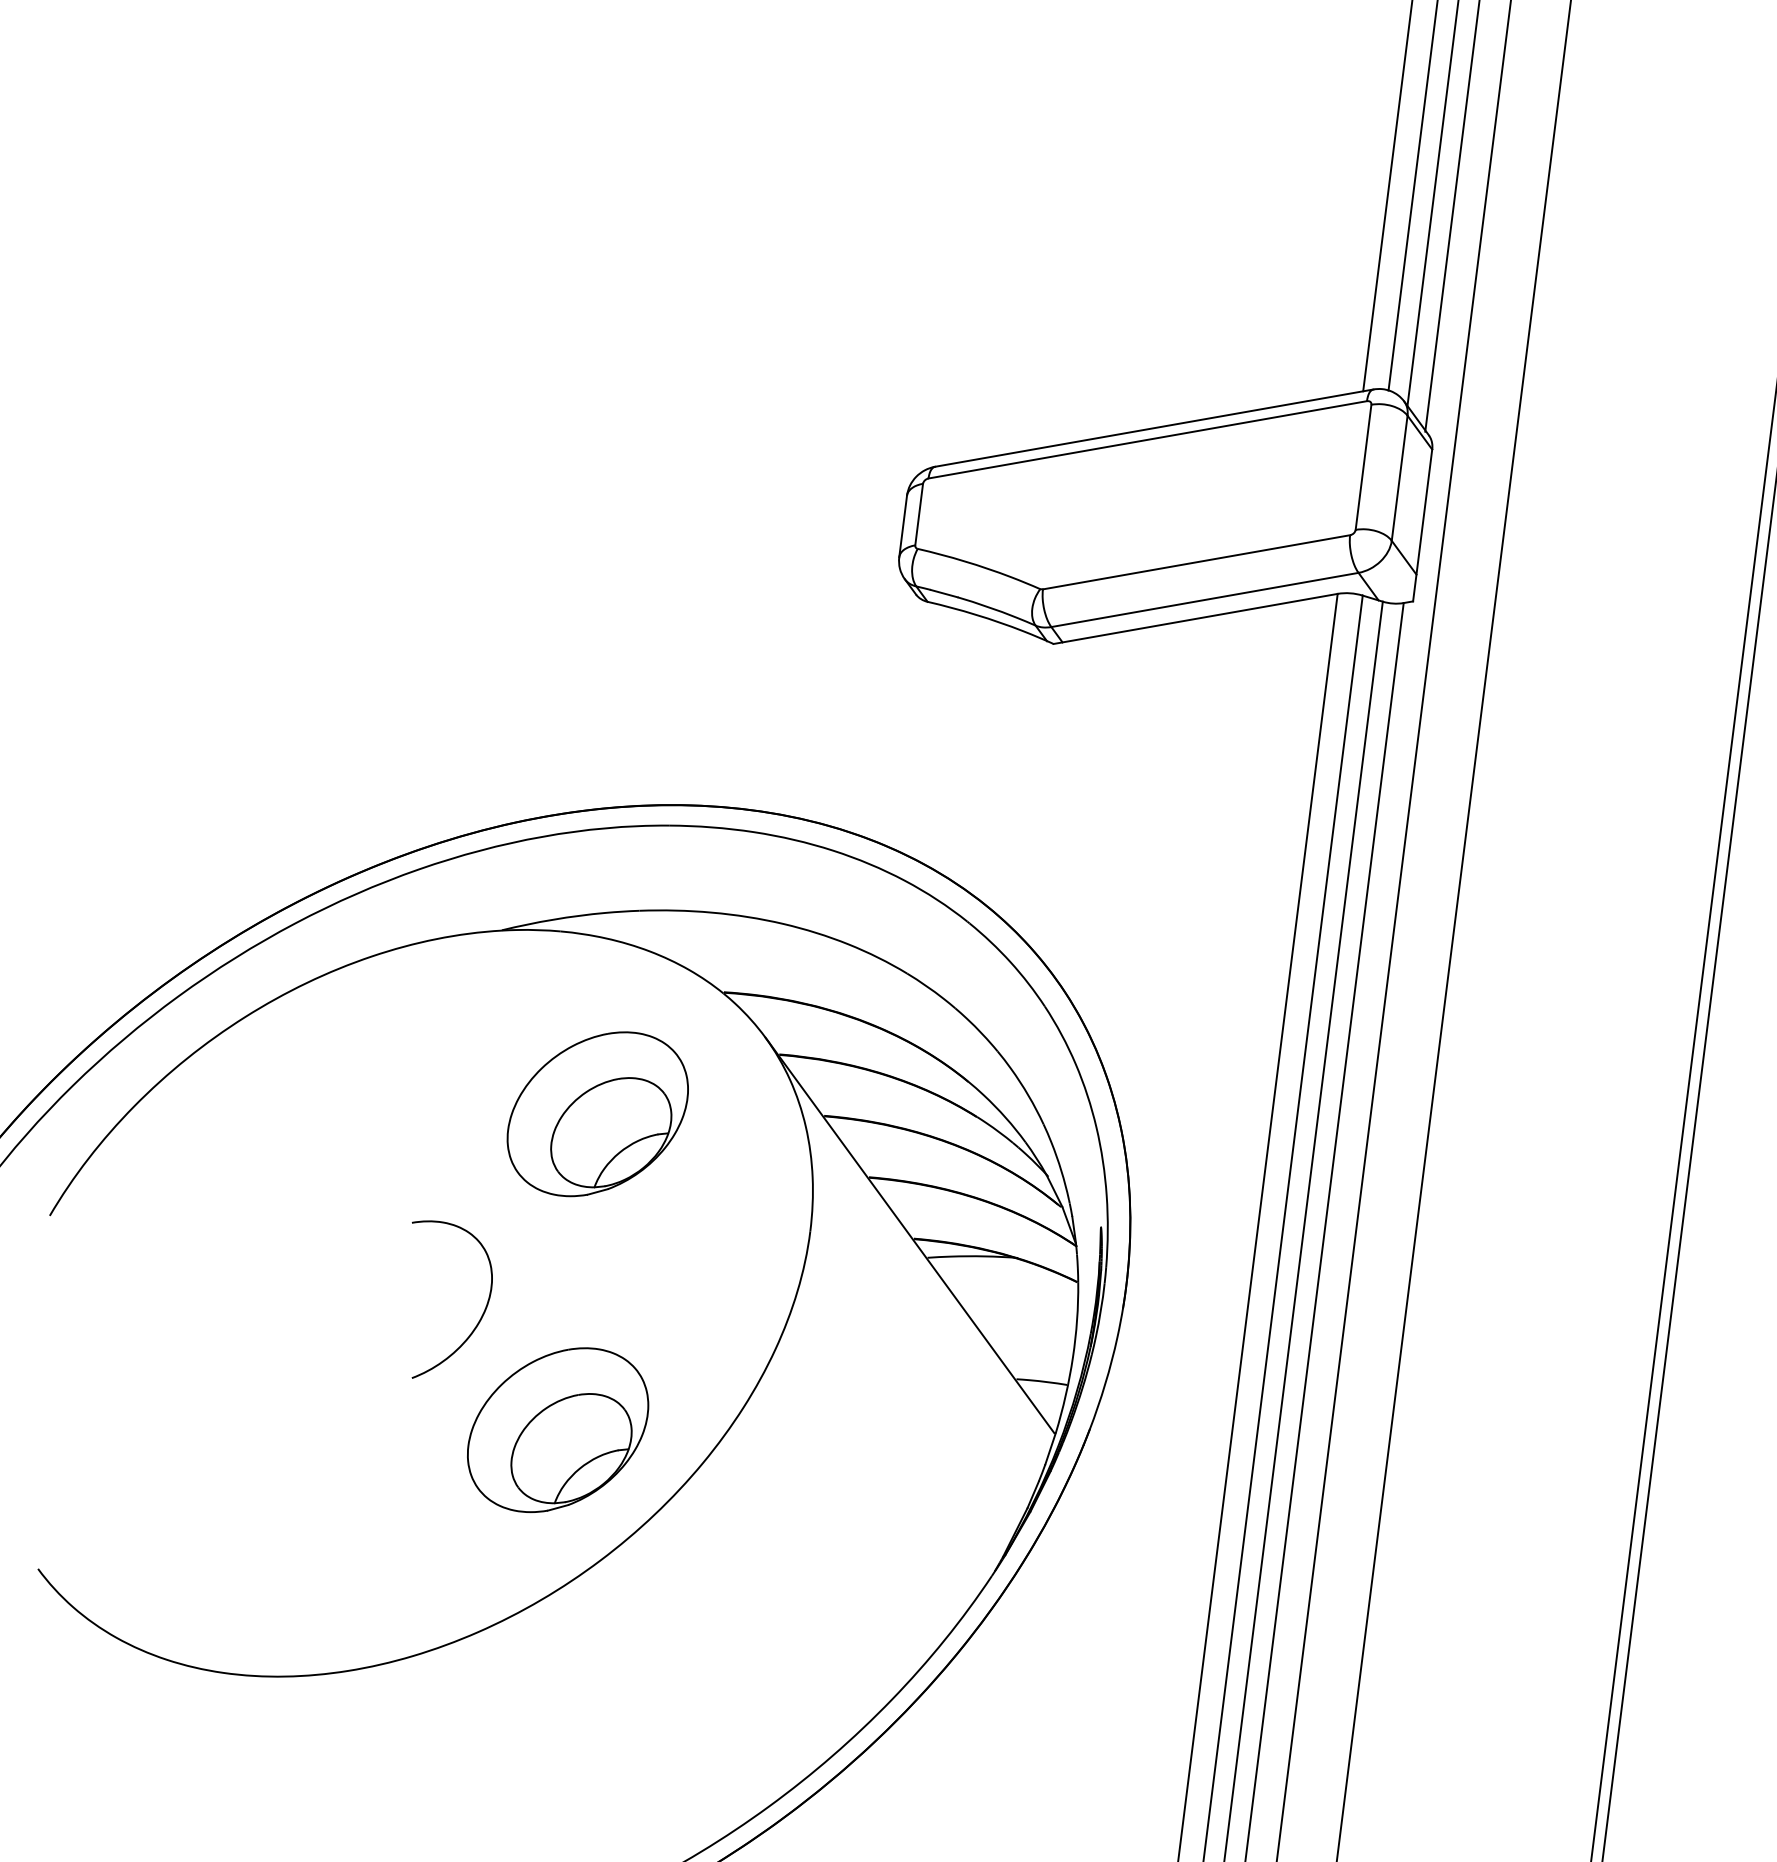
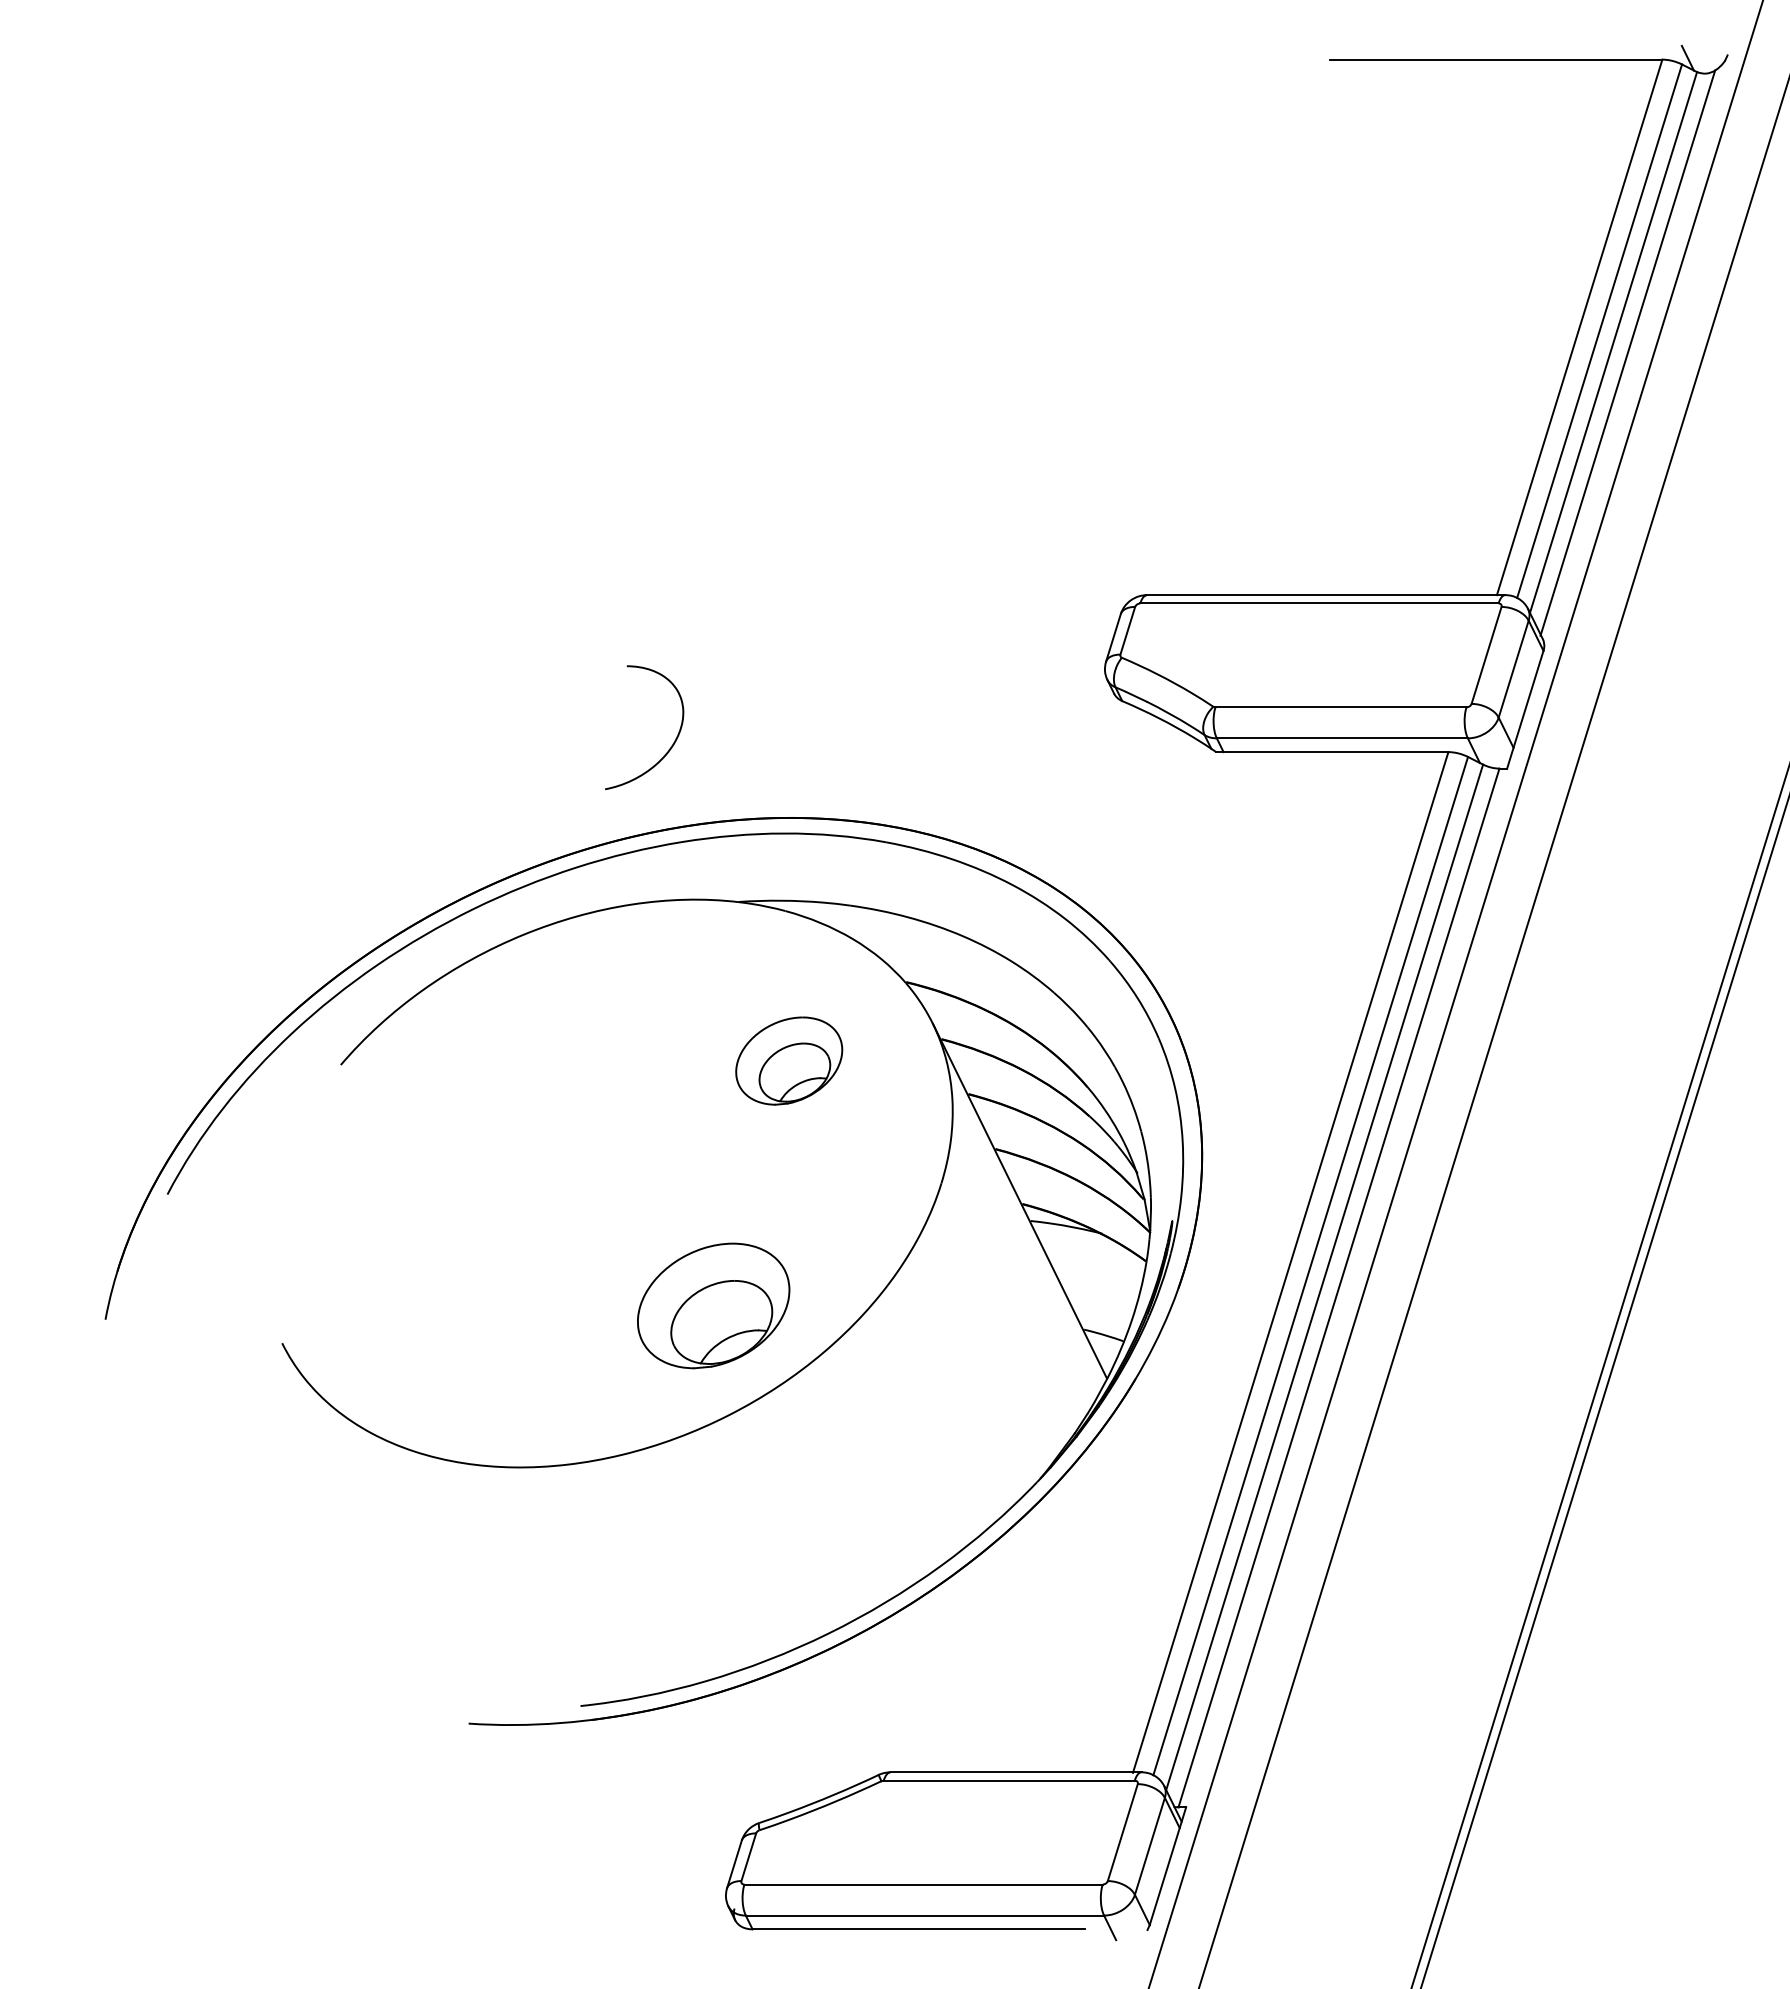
part: (596, 1113) -> (788, 1060), size x0.7
curve: (483, 1310) -> (671, 745), moved

